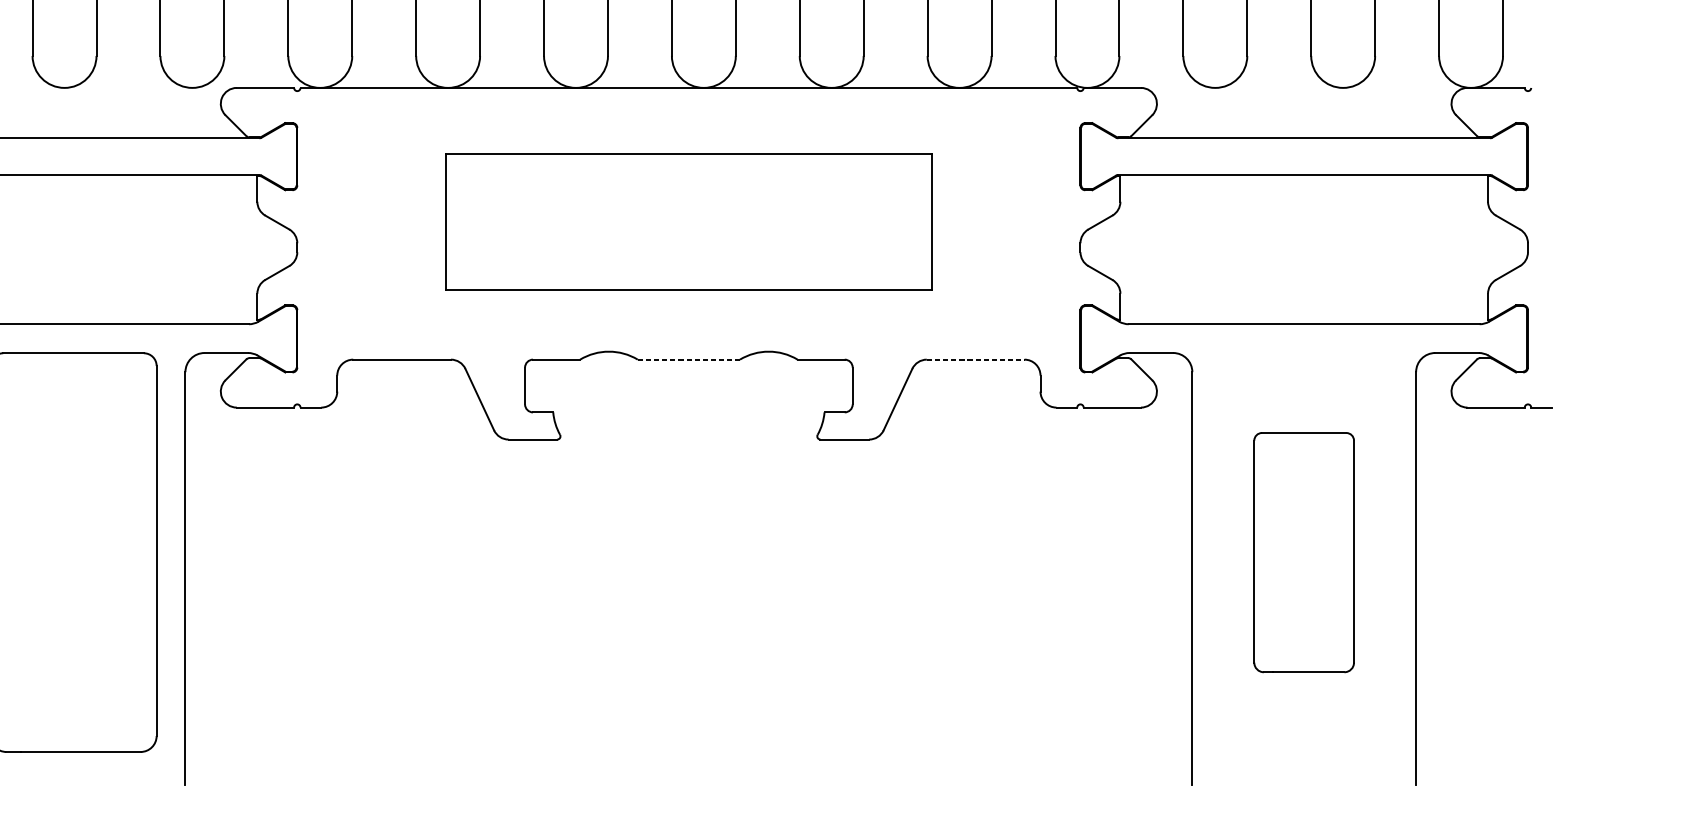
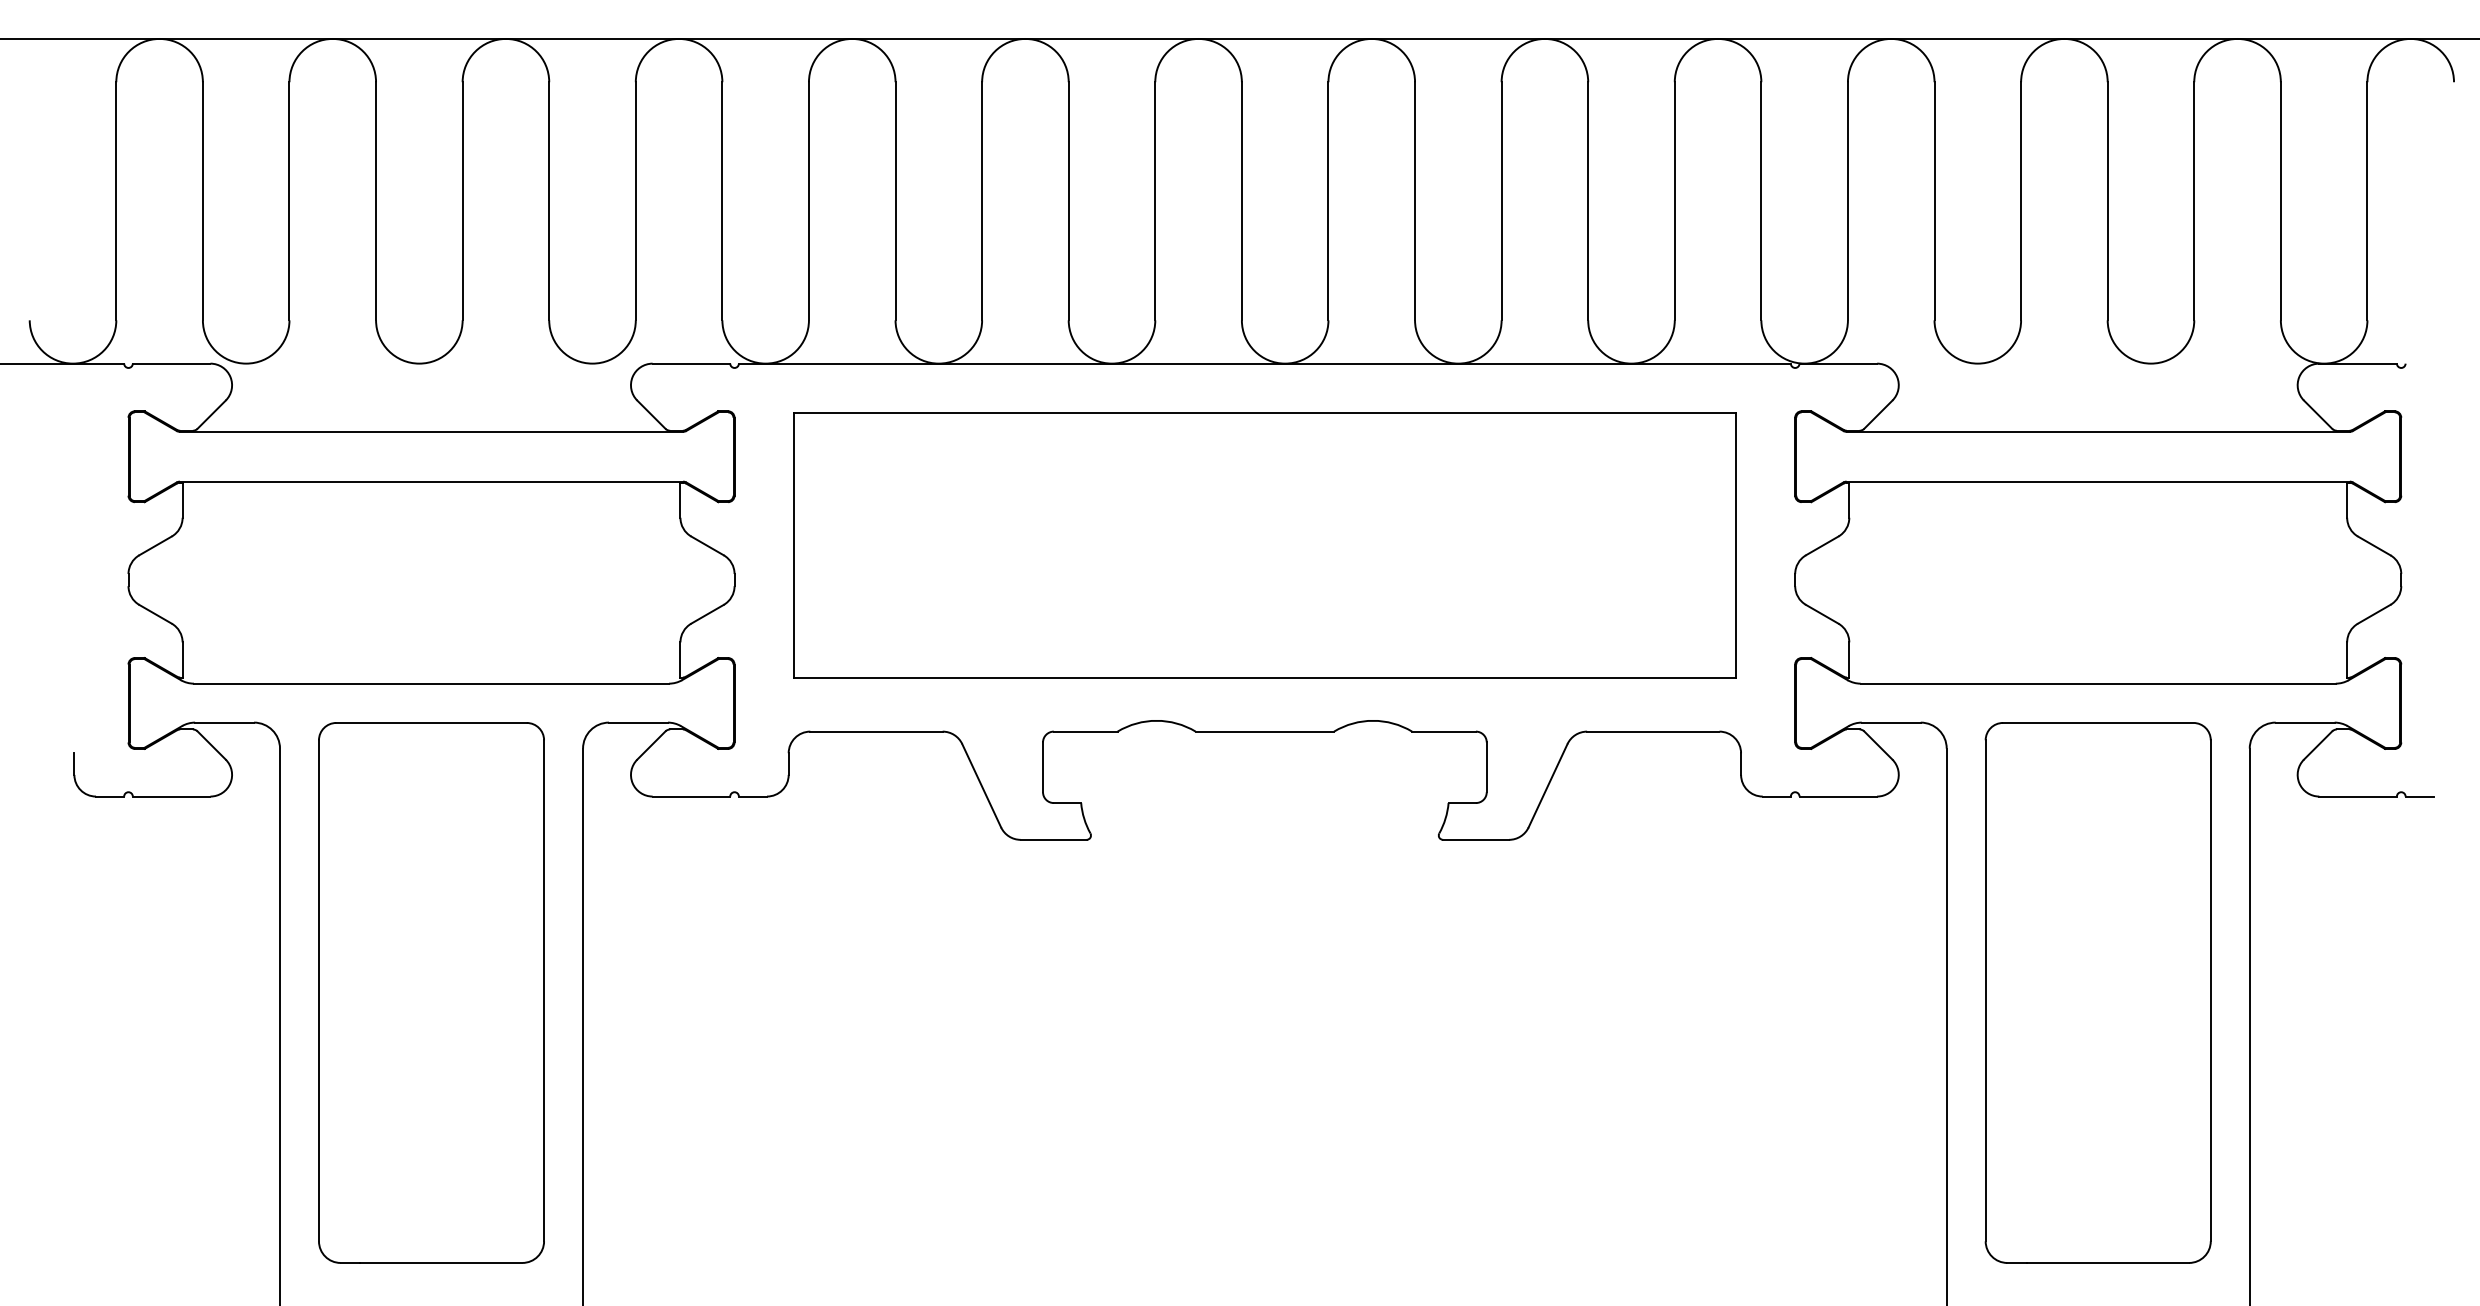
part: (688, 222) -> (1264, 545), size x1.43
line: (689, 359) -> (1265, 731), dashed -> solid
line: (975, 359) -> (1653, 731), dashed -> solid
part: (1303, 552) -> (2097, 992), size x1.67

